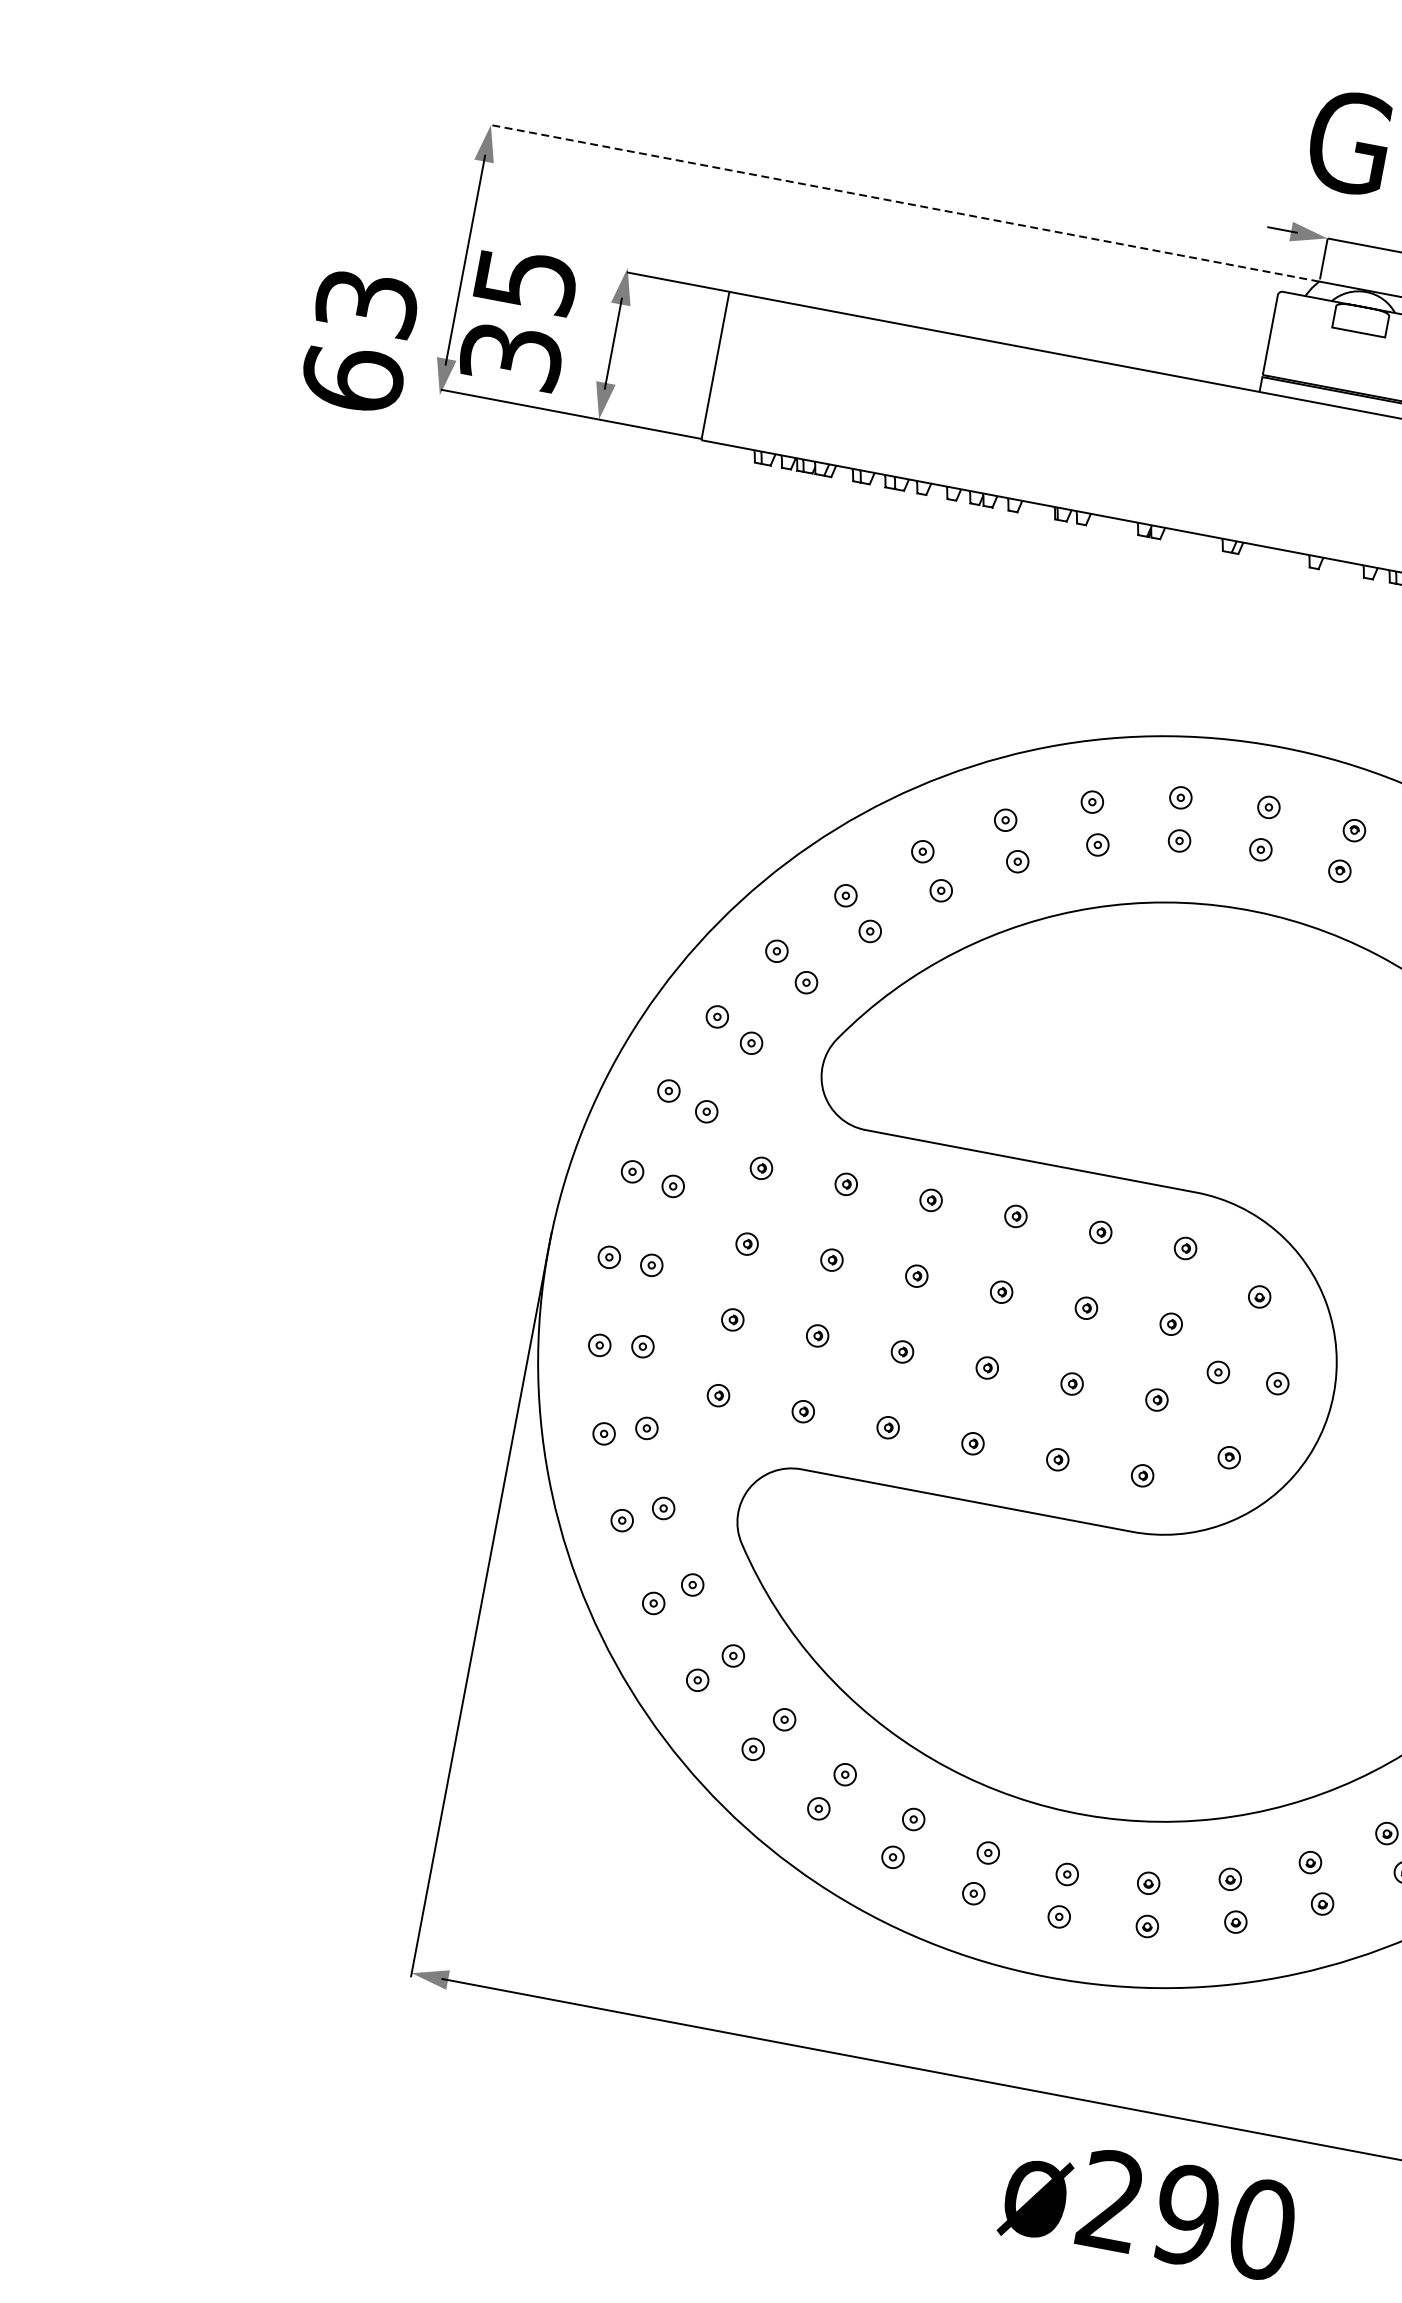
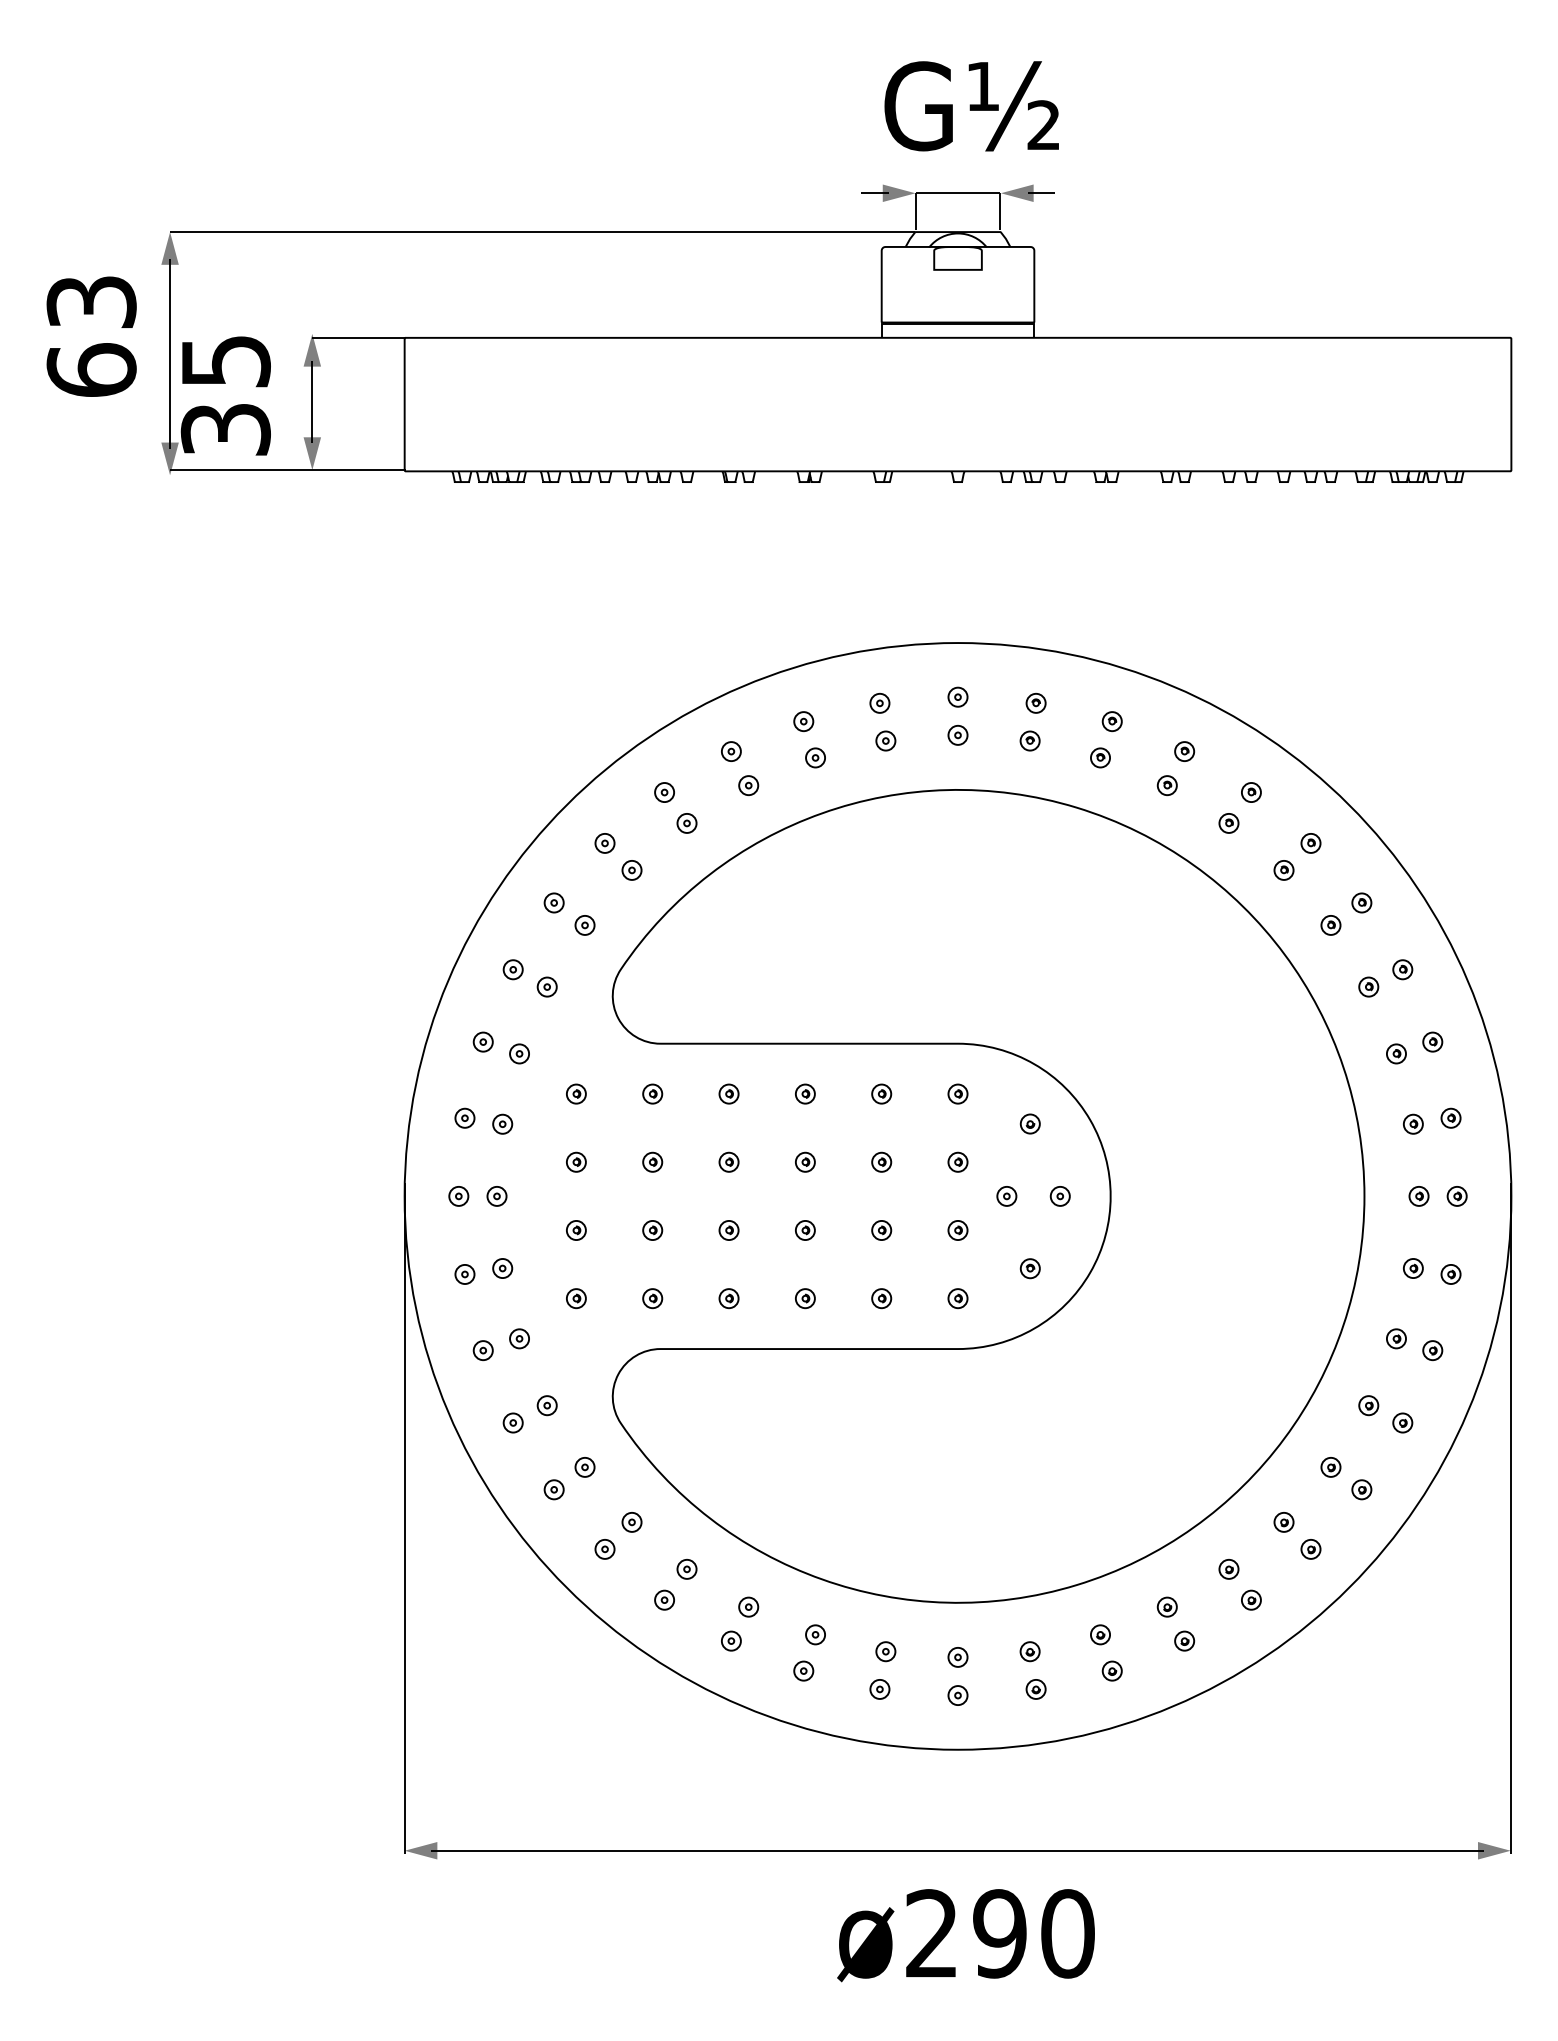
line: (904, 203) -> (542, 232), dashed -> solid
text: (359, 341) -> (91, 336), moved
text: (1148, 2209) -> (965, 1935), moved

